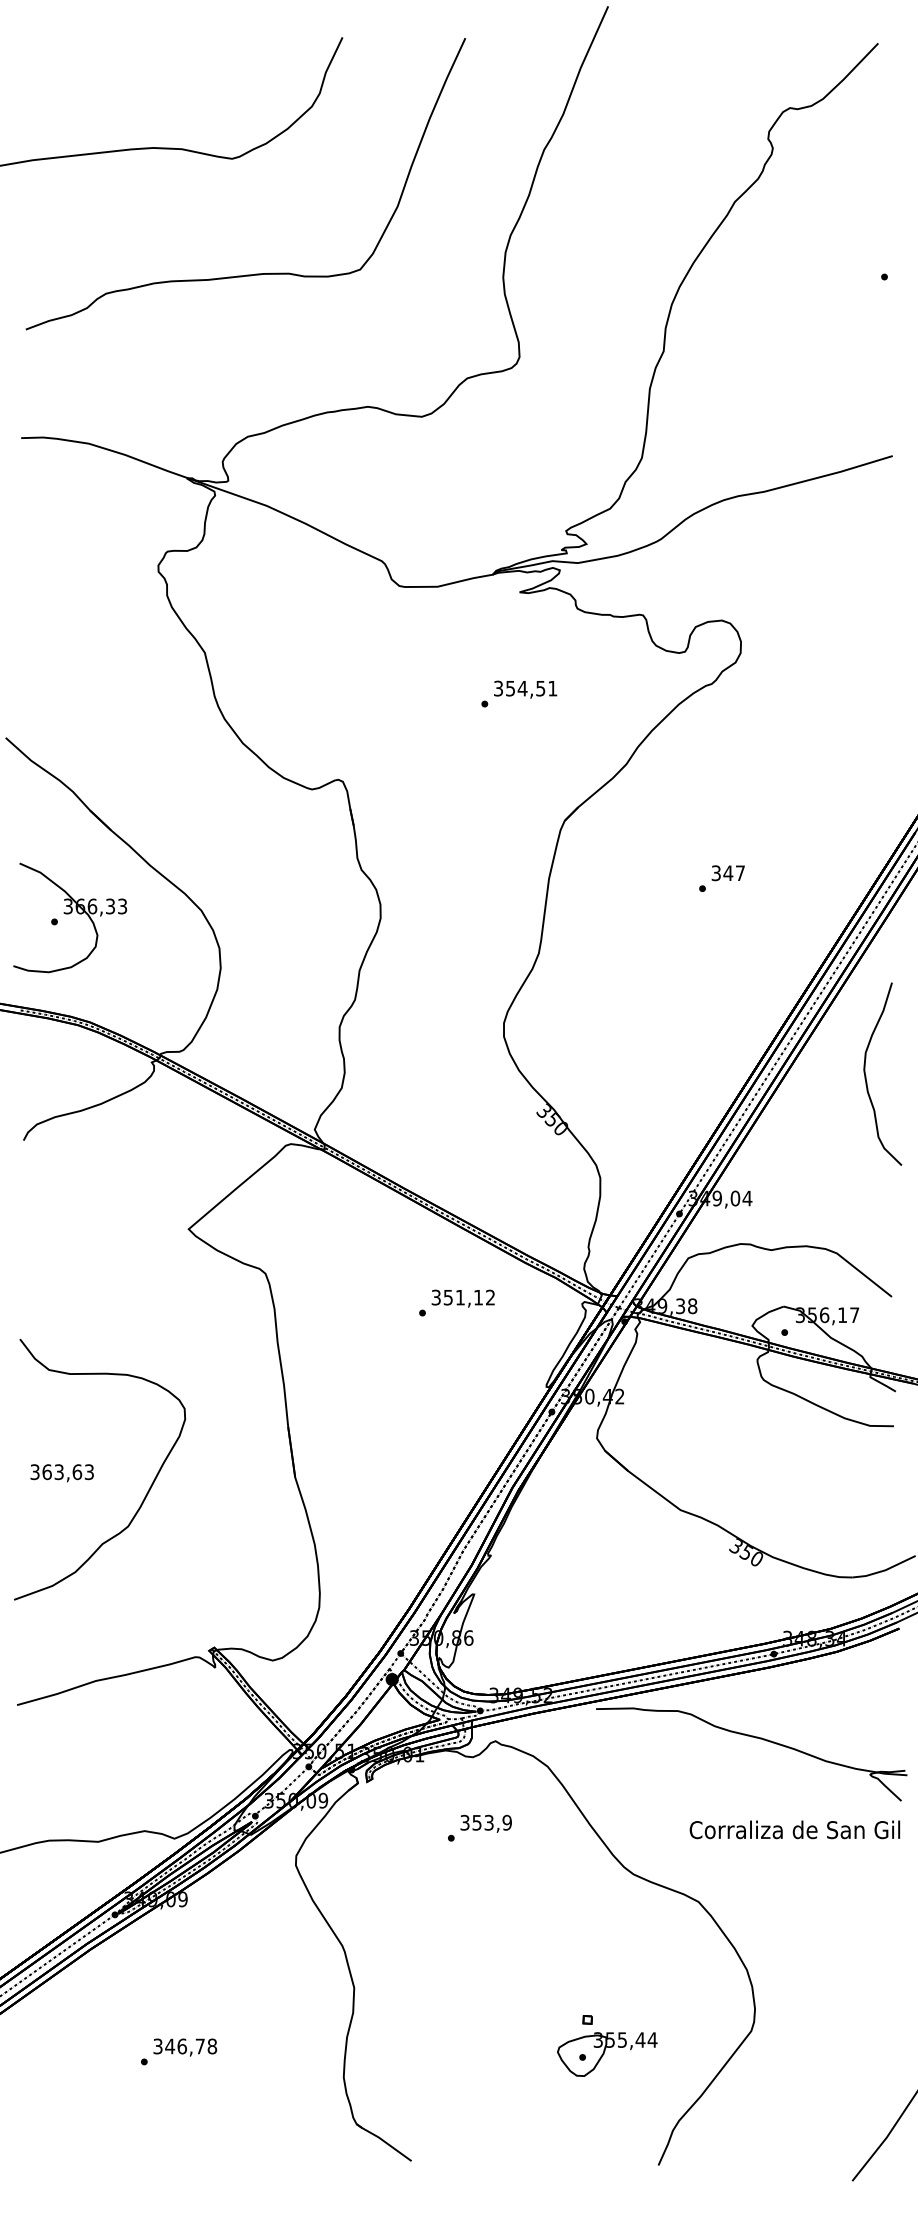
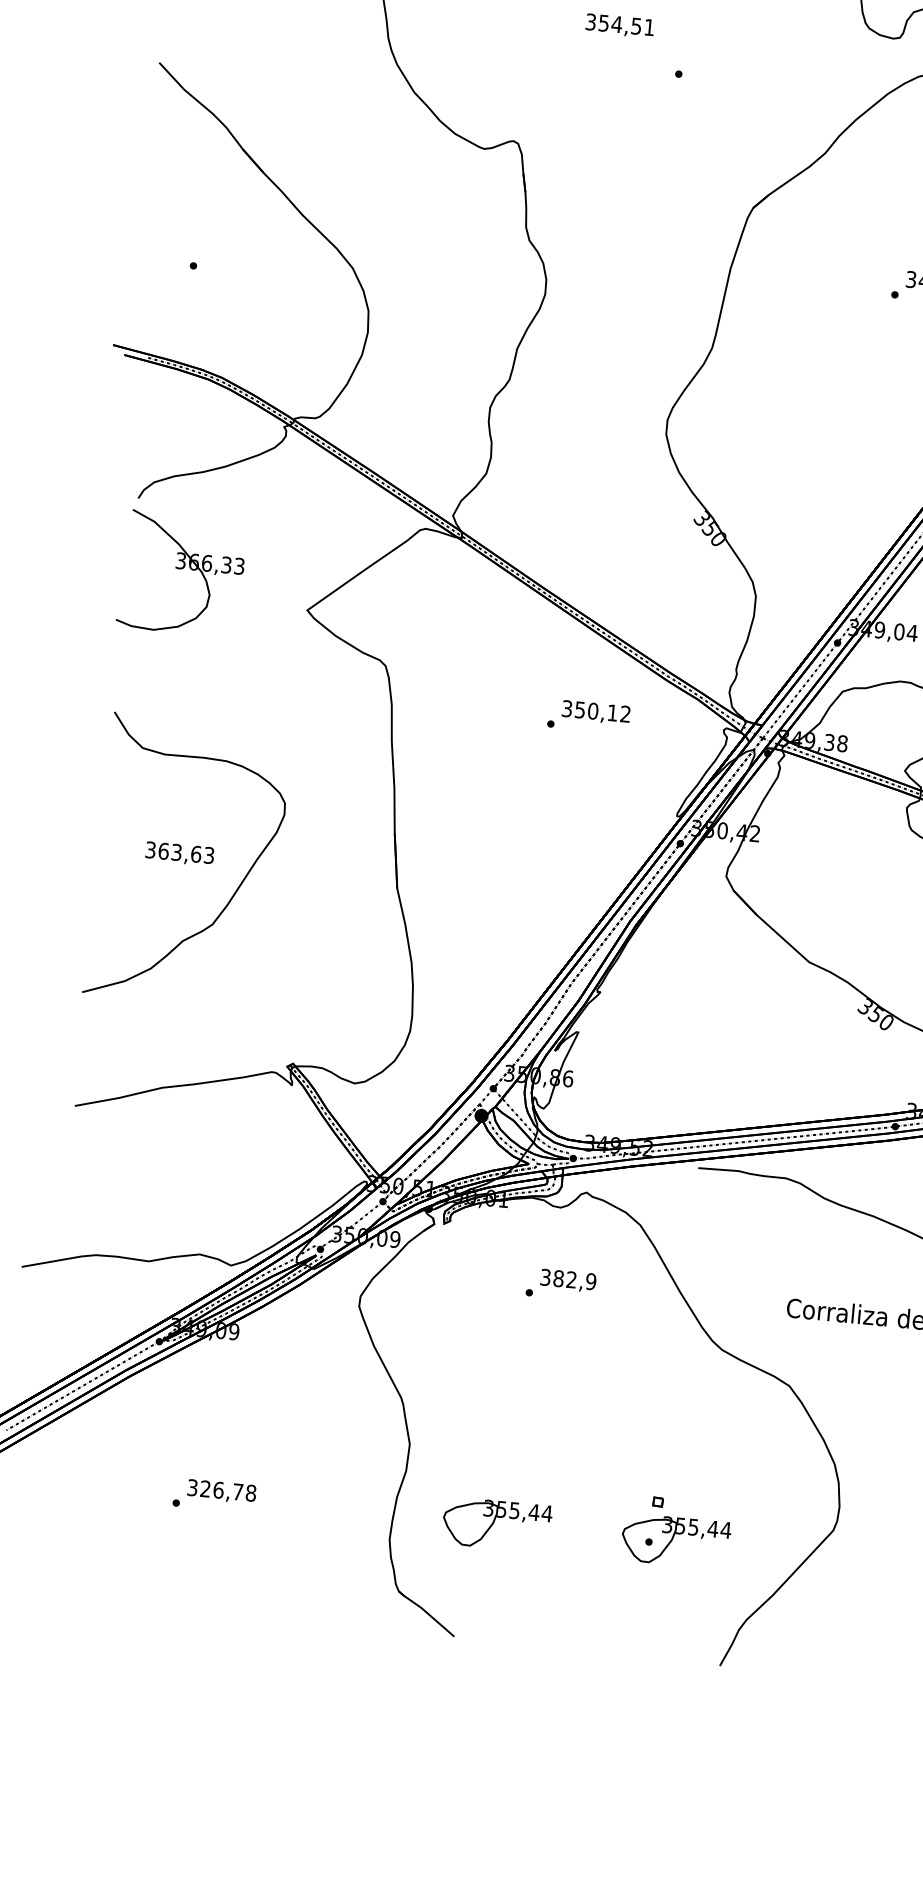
text: (525, 689) -> (619, 25), moved
part: (70, 917) -> (182, 573), moved
text: (460, 1297) -> (593, 711), 351,12 -> 350,12
text: (61, 1473) -> (179, 854), moved
text: (482, 1822) -> (564, 1278), 353,9 -> 382,9
text: (170, 2046) -> (206, 1489), 346,78 -> 326,78
part: (441, 2054) -> (497, 1524), added

